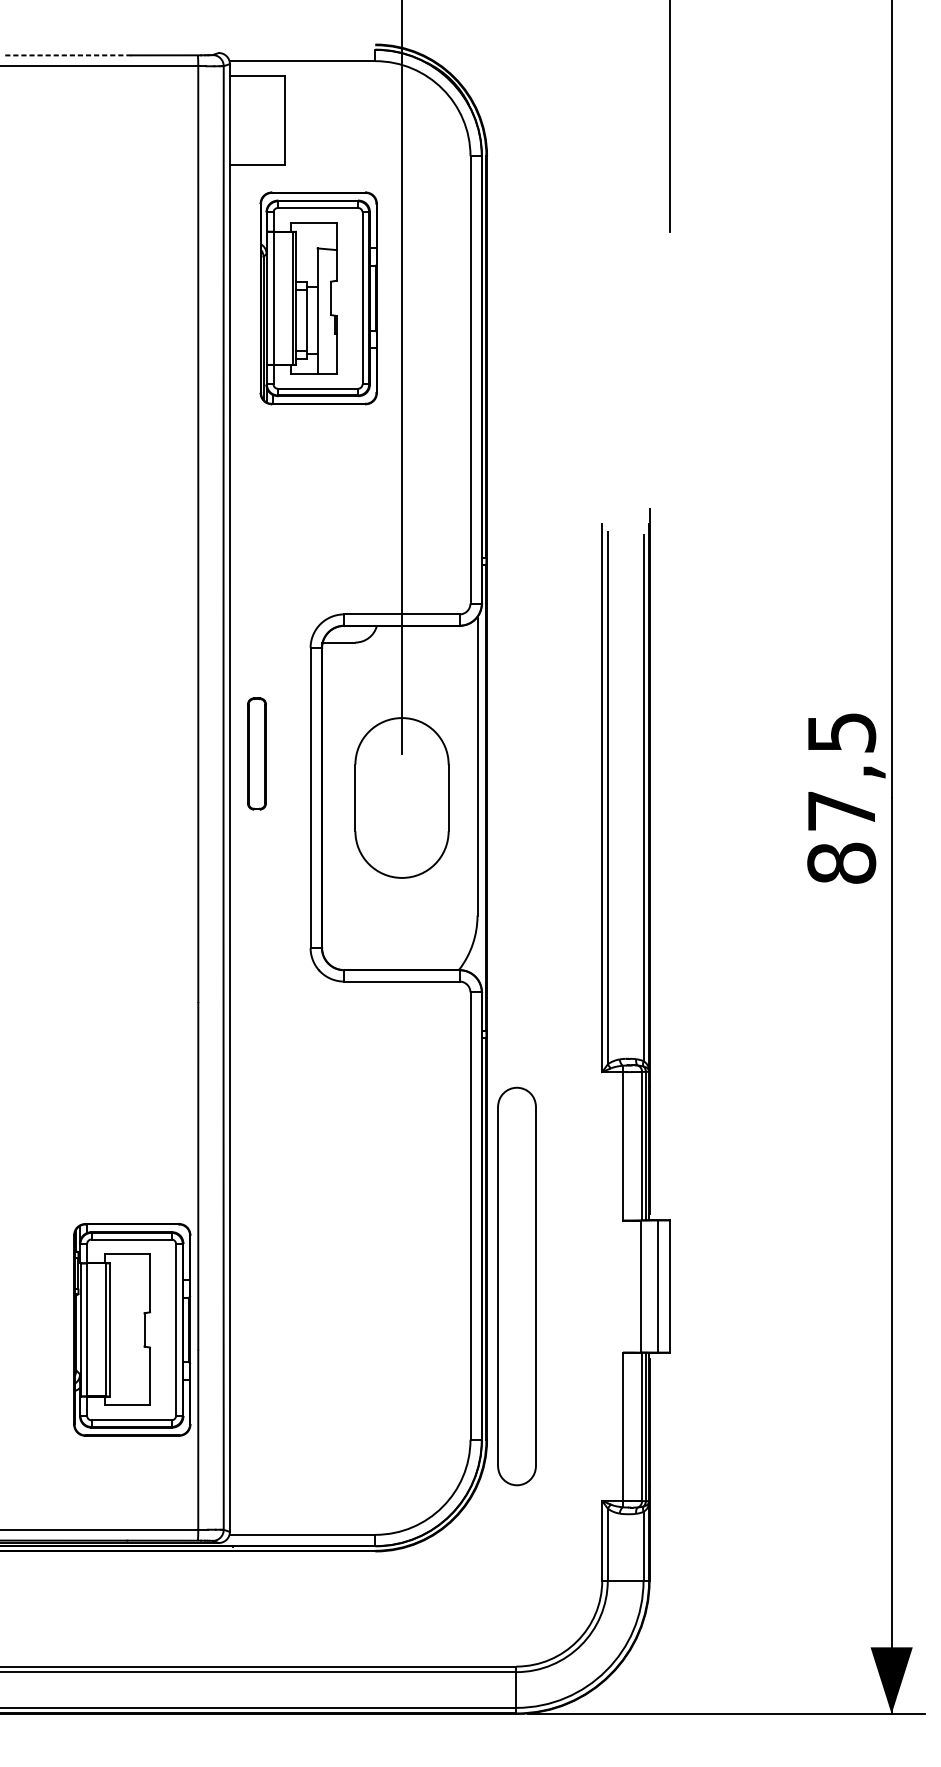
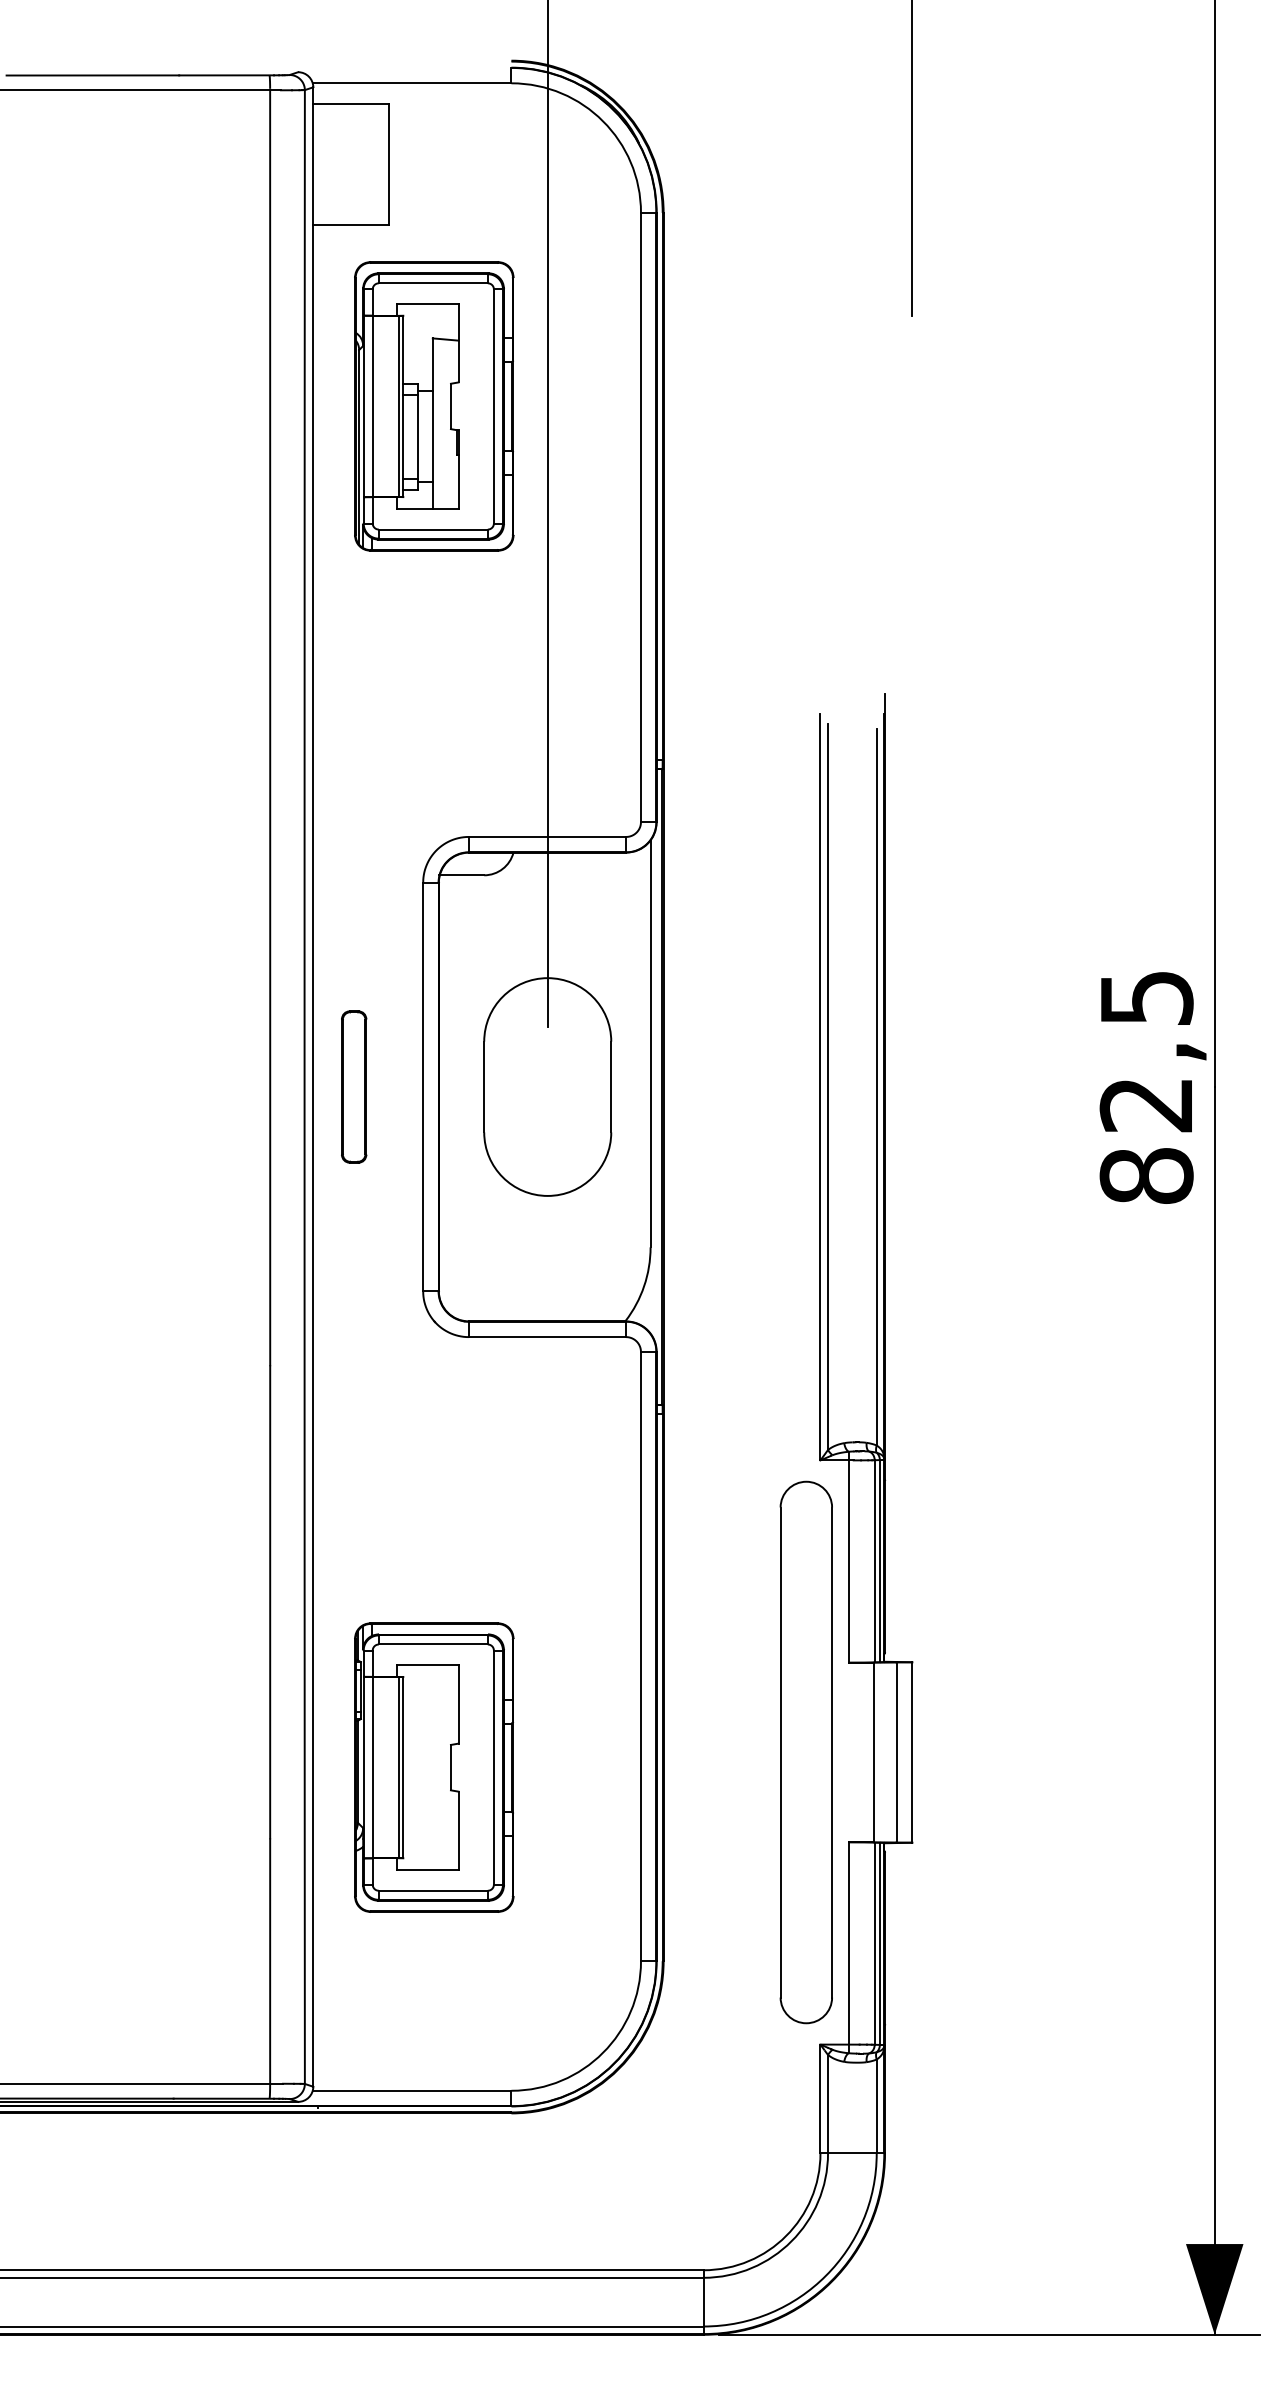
line: (67, 55) -> (92, 75), dashed -> solid
part: (257, 753) -> (354, 1086), moved
text: (840, 811) -> (1145, 1105), 87,5 -> 82,5
part: (516, 1286) -> (805, 1752), moved
part: (132, 1329) -> (434, 1767), moved

